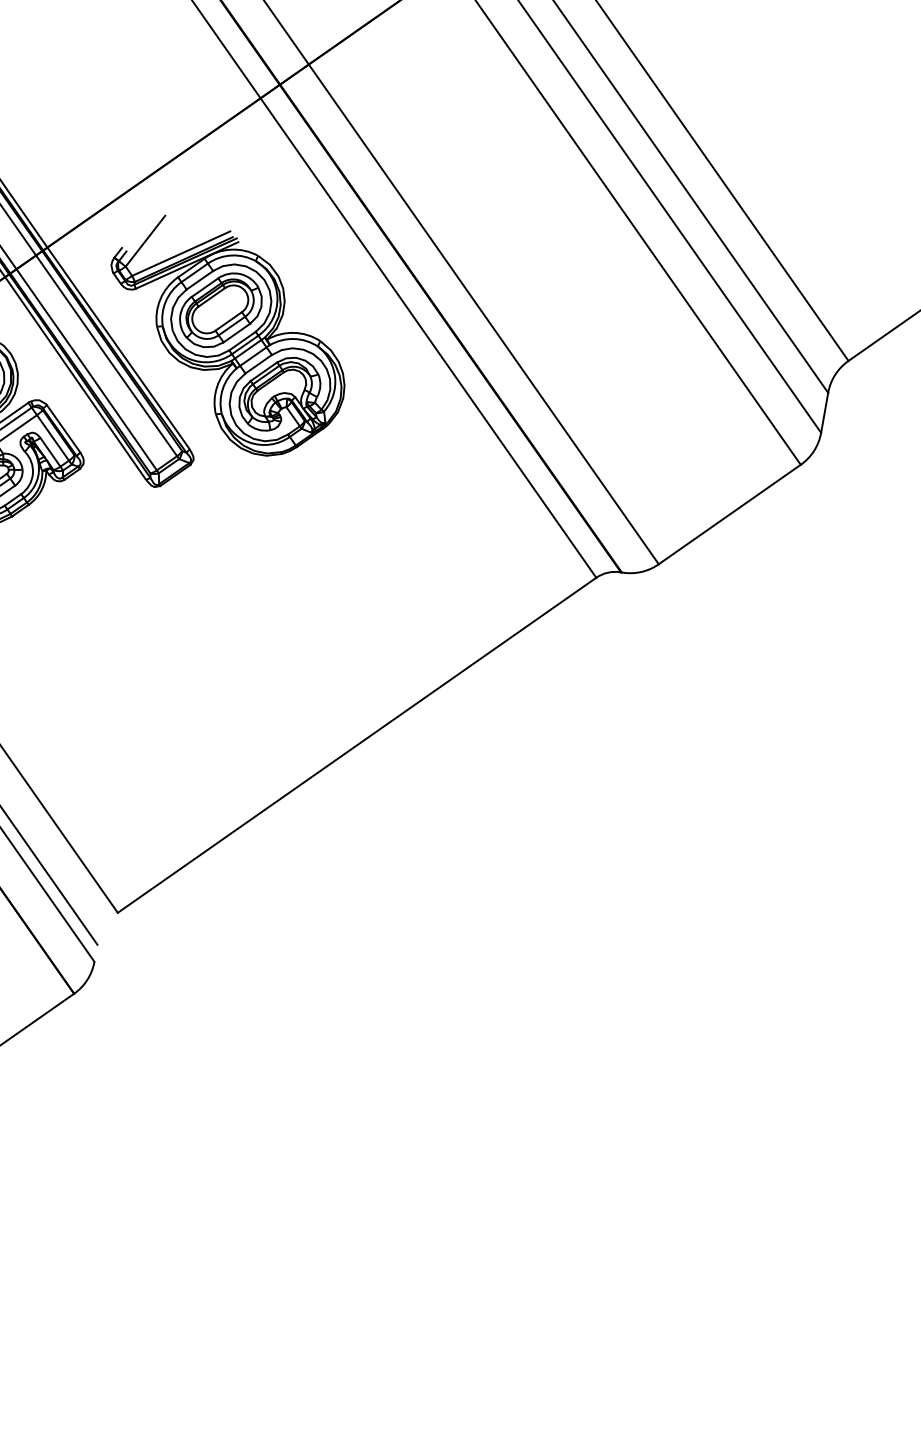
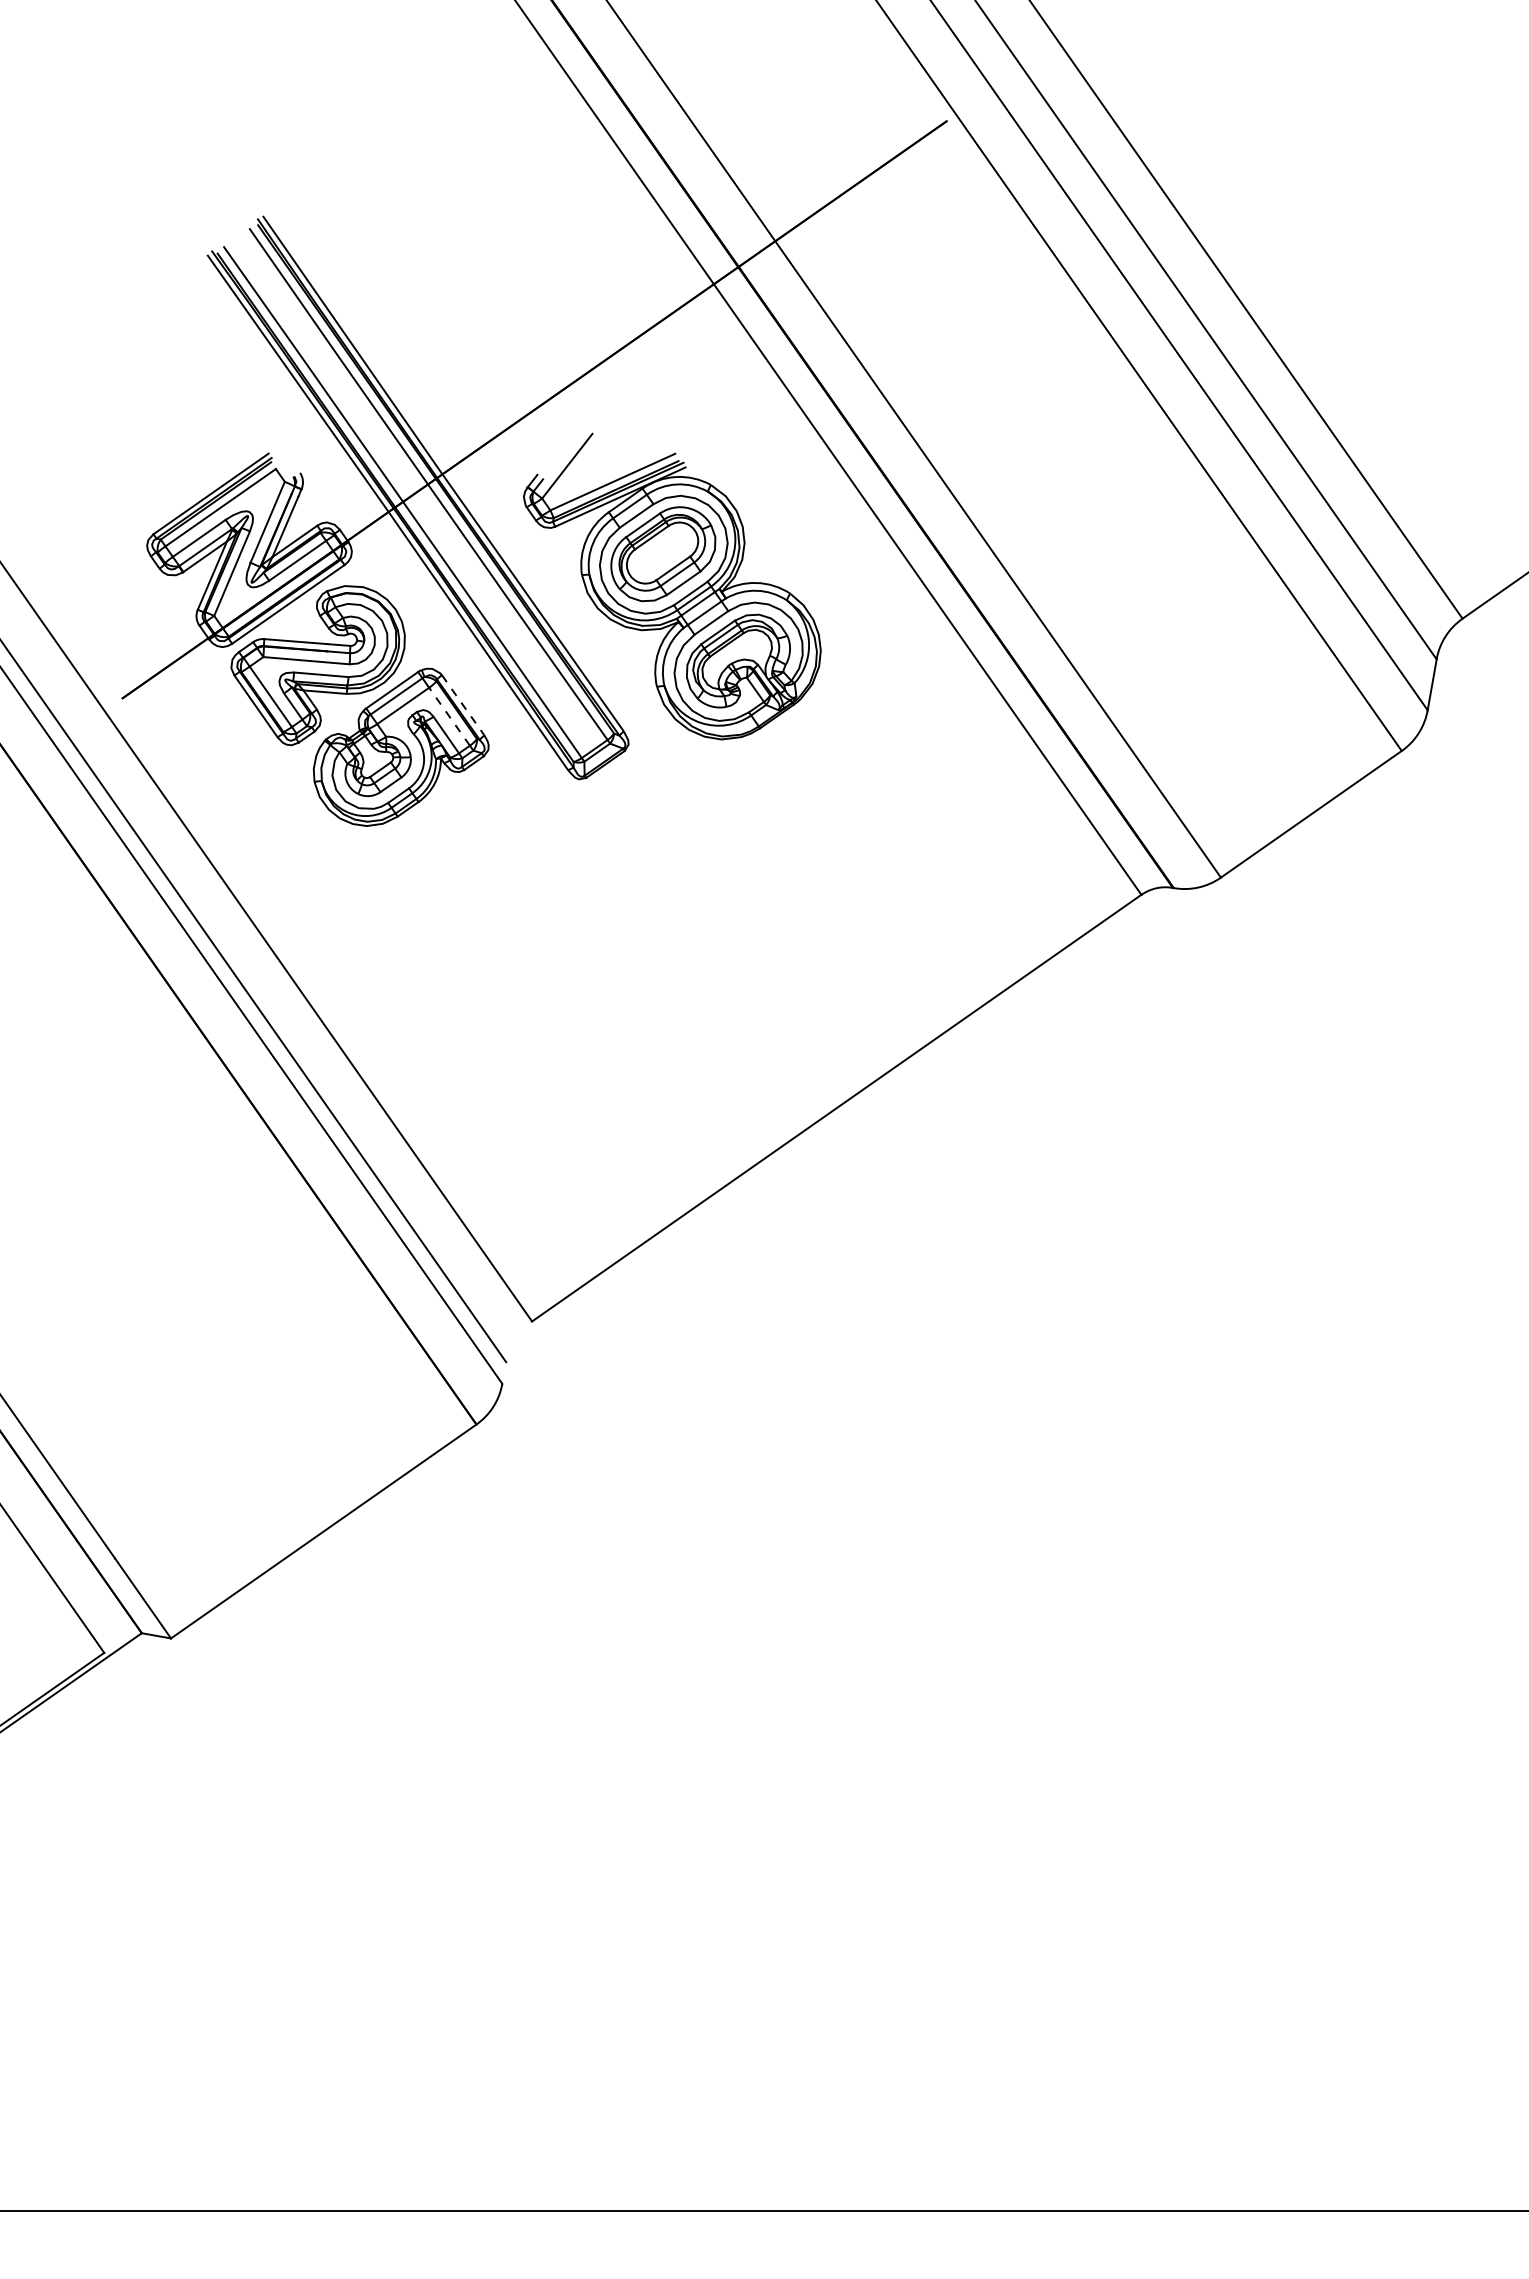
line: (63, 429) -> (463, 705), solid -> dashed
line: (52, 437) -> (449, 716), solid -> dashed

